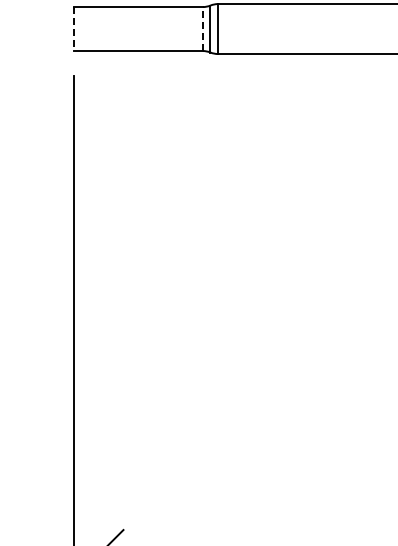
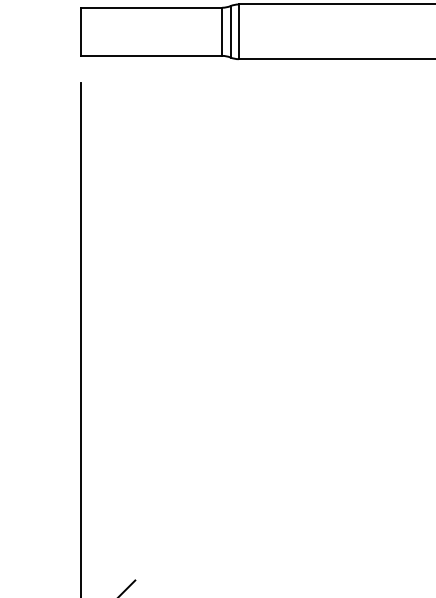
line: (73, 29) -> (80, 32), dashed -> solid
line: (202, 29) -> (221, 32), dashed -> solid

